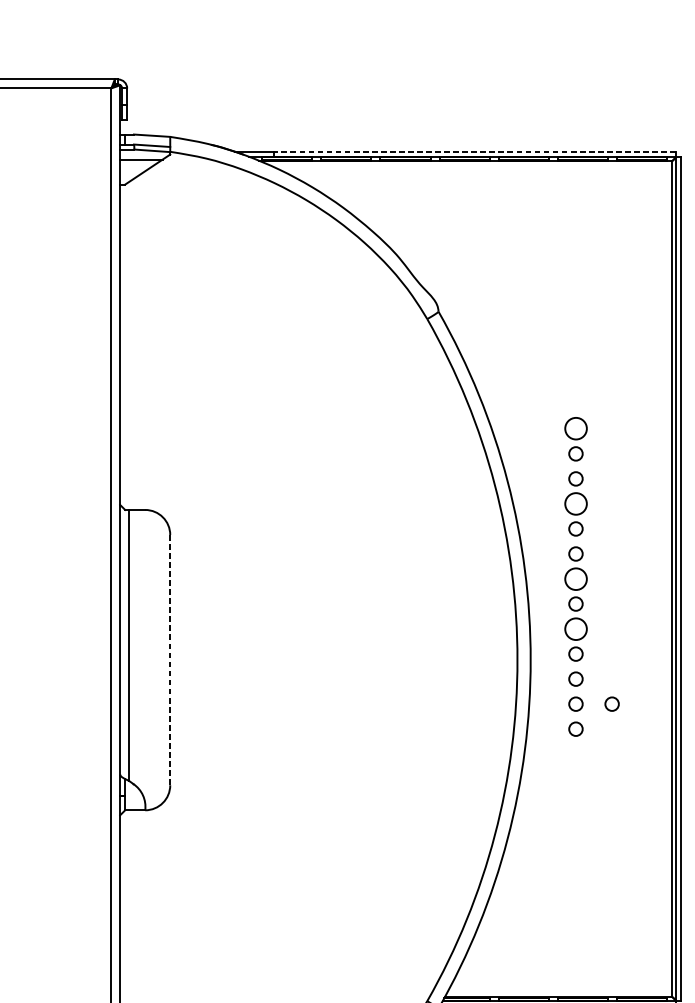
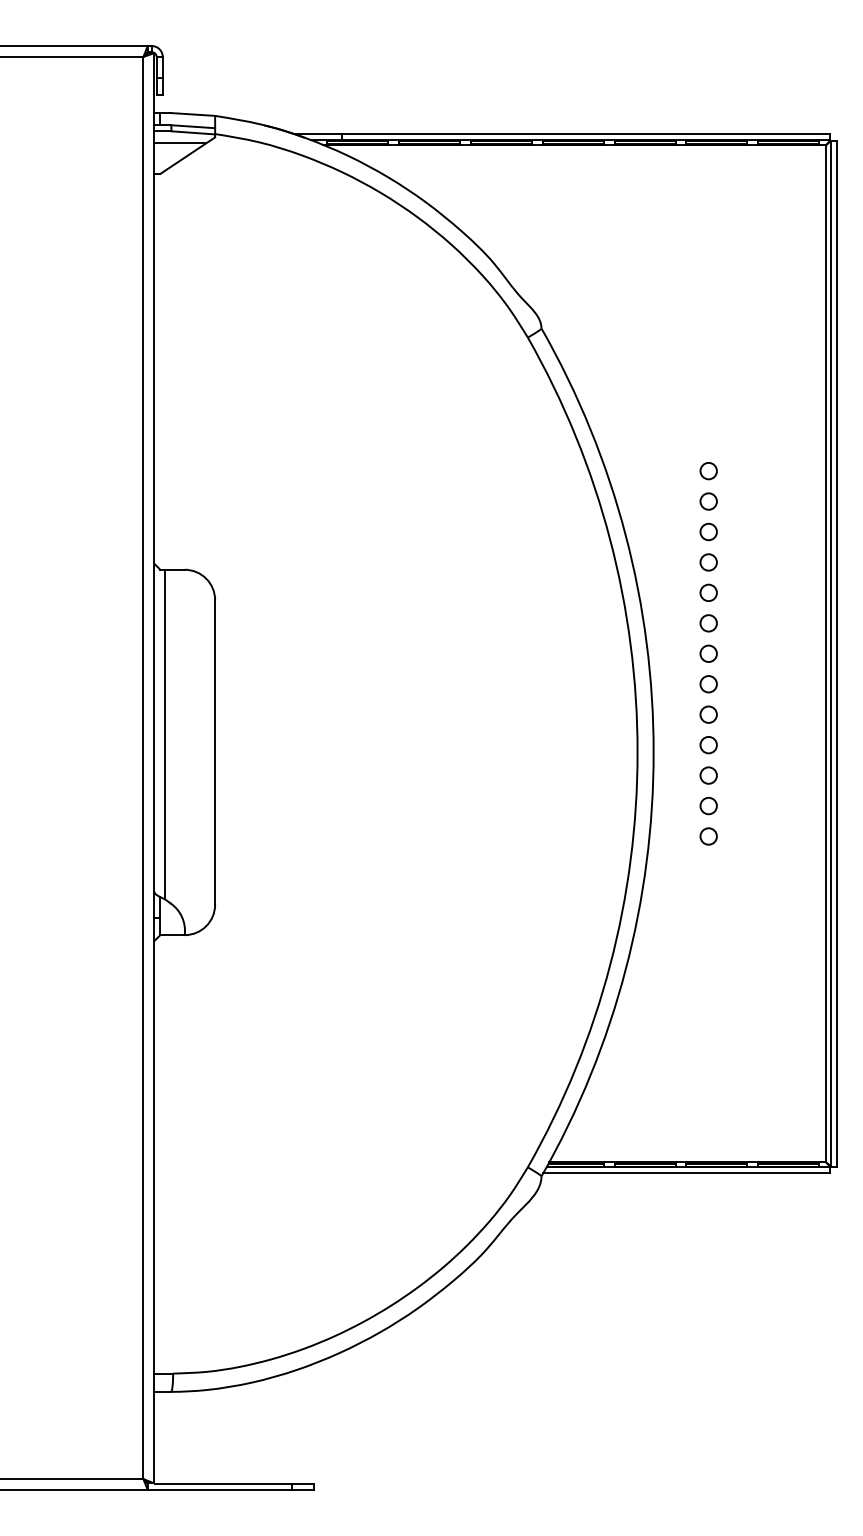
line: (474, 152) -> (585, 134), dashed -> solid
circle: (575, 429) -> (708, 471), size x0.62
circle: (575, 503) -> (708, 562), size x0.62
circle: (575, 578) -> (708, 653), size x0.62
circle: (575, 628) -> (708, 714), size x0.62
line: (170, 660) -> (215, 752), dashed -> solid
circle: (611, 704) -> (752, 806), removed

